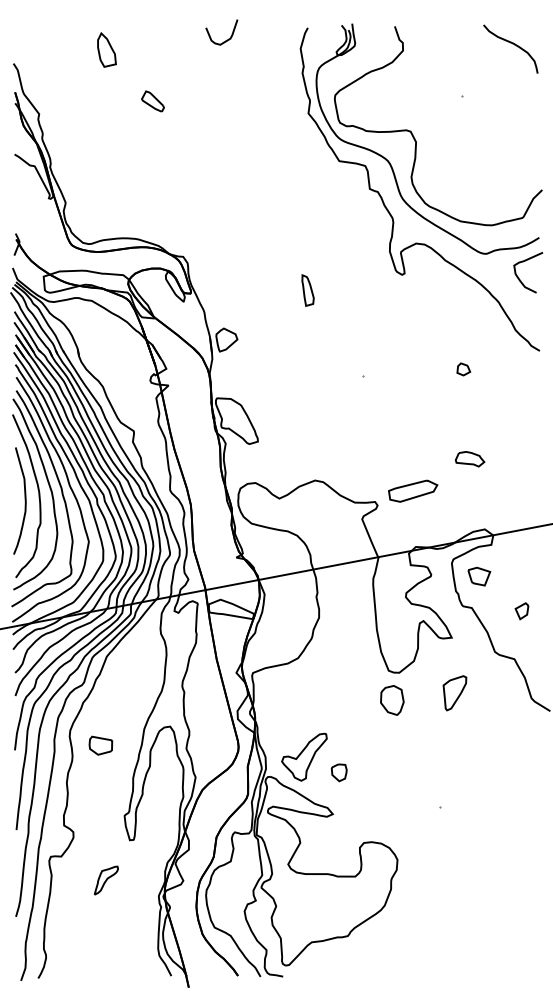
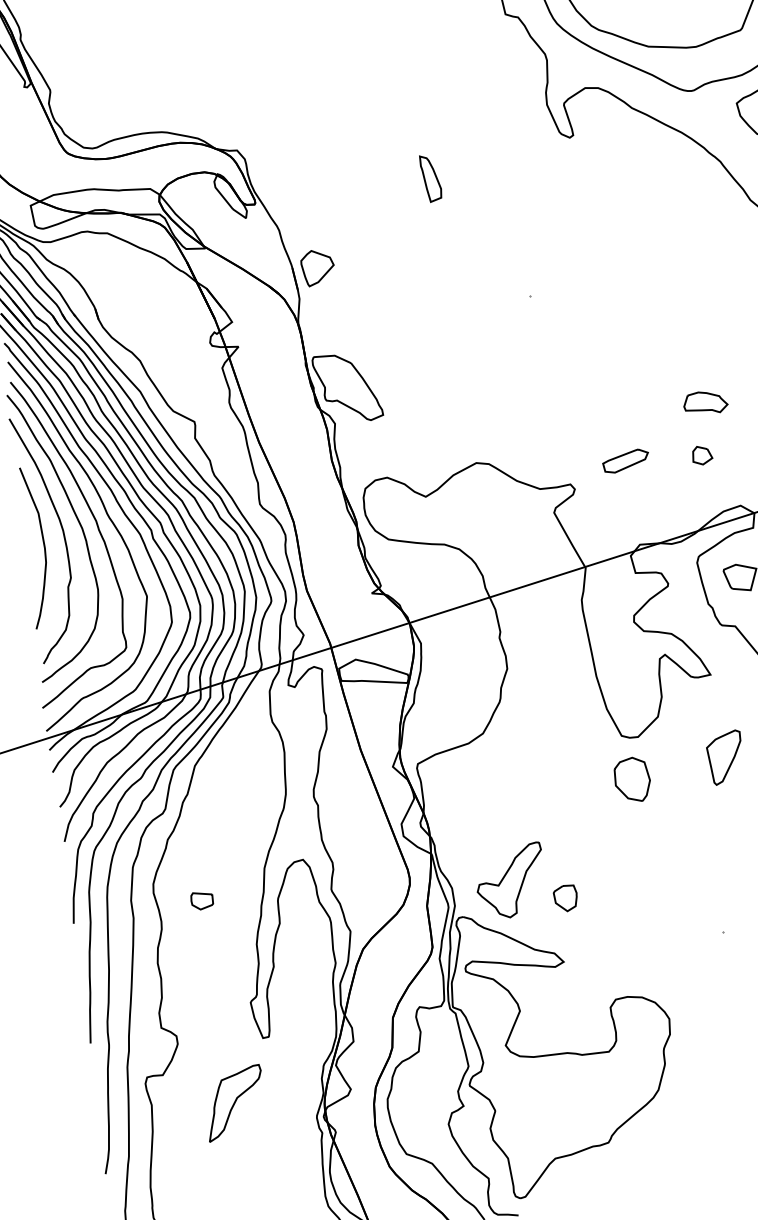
part: (463, 369) -> (701, 455), moved
part: (413, 490) -> (626, 460), size x0.62
part: (100, 744) -> (201, 899), size x0.62
part: (106, 880) -> (235, 1102), size x1.67

